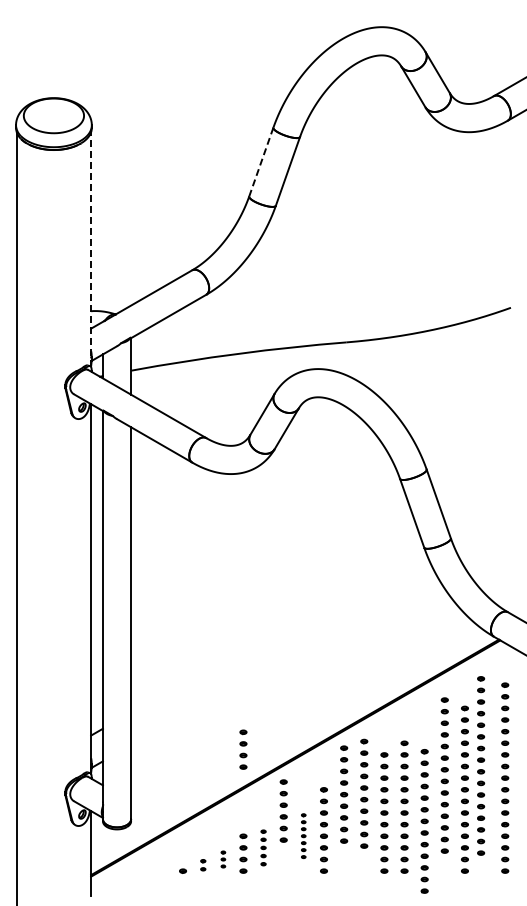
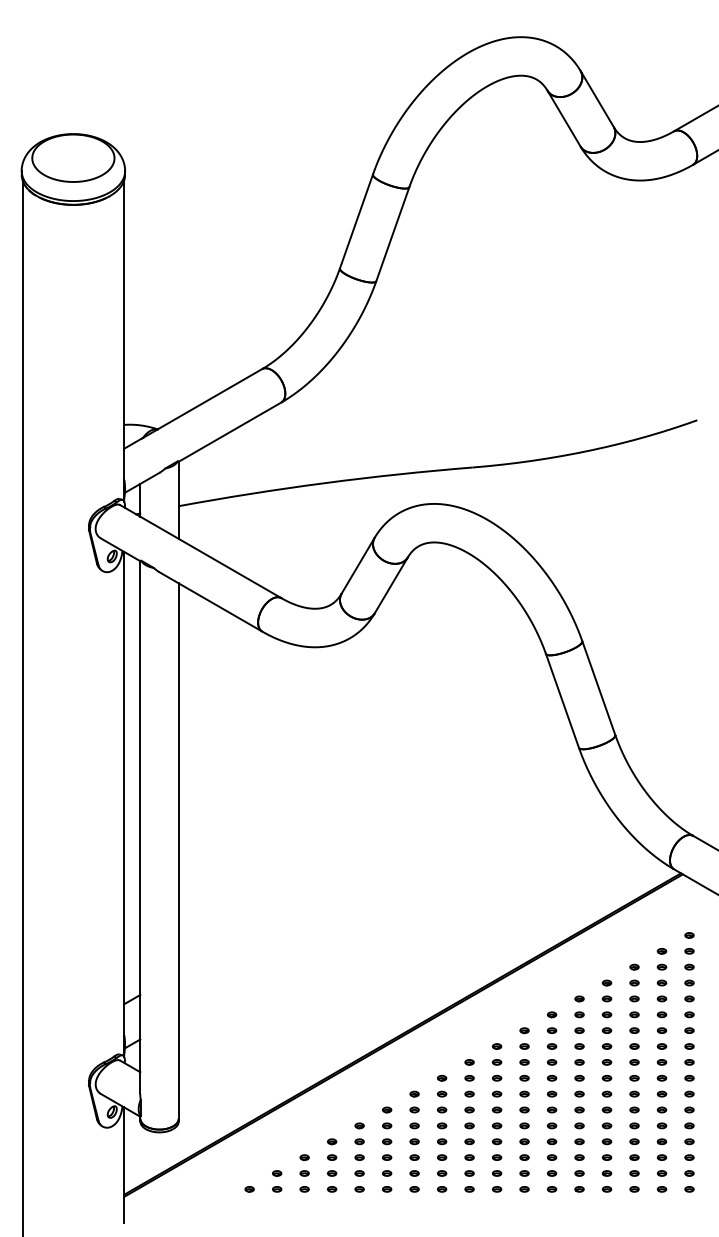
line: (261, 162) -> (356, 221), dashed -> solid
line: (91, 249) -> (124, 340), dashed -> solid
part: (243, 749) -> (332, 1023), removed
part: (481, 765) -> (662, 1069), moved
part: (444, 775) -> (606, 1086), moved
part: (364, 793) -> (497, 1117), moved
part: (344, 794) -> (470, 1125), moved
part: (283, 810) -> (386, 1148), moved
part: (424, 821) -> (579, 1094), moved
part: (303, 835) -> (414, 1140), size x1.67
part: (263, 847) -> (359, 1157), size x1.43
part: (223, 859) -> (304, 1173), size x1.67
part: (203, 864) -> (277, 1180), size x1.43

